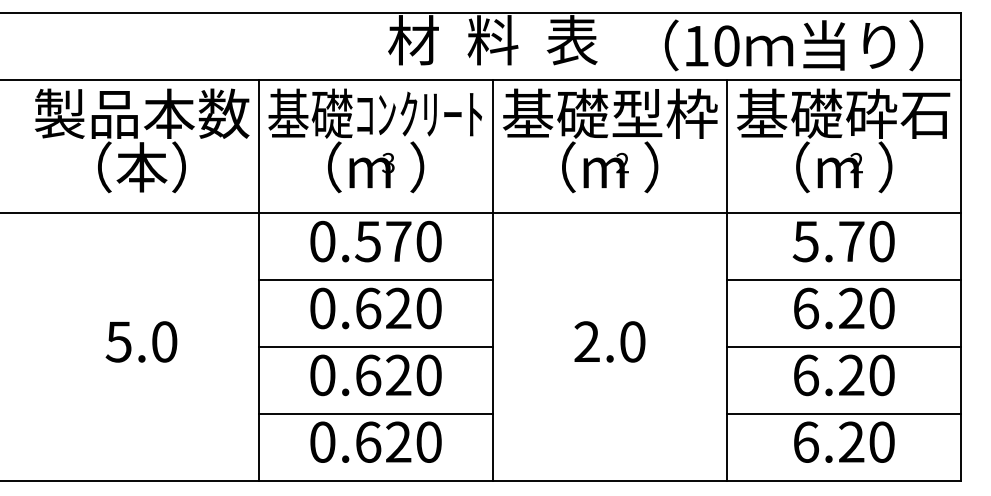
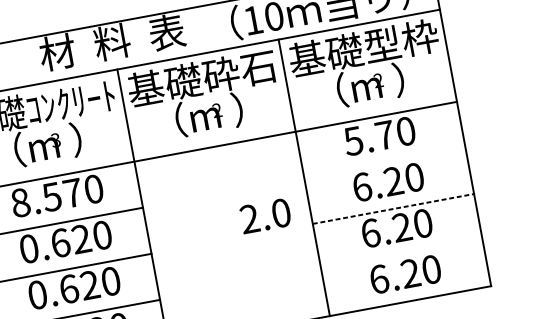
text: (664, 113) -> (239, 70), 基礎型枠 -> 基礎砕石
text: (898, 113) -> (400, 41), 基礎砕石 -> 基礎型枠
text: (322, 241) -> (20, 202), 0.570 -> 8.570
line: (844, 280) -> (385, 163), removed
text: (609, 341) -> (265, 215), moved
line: (844, 347) -> (393, 209), solid -> dashed
line: (844, 414) -> (402, 255), removed

